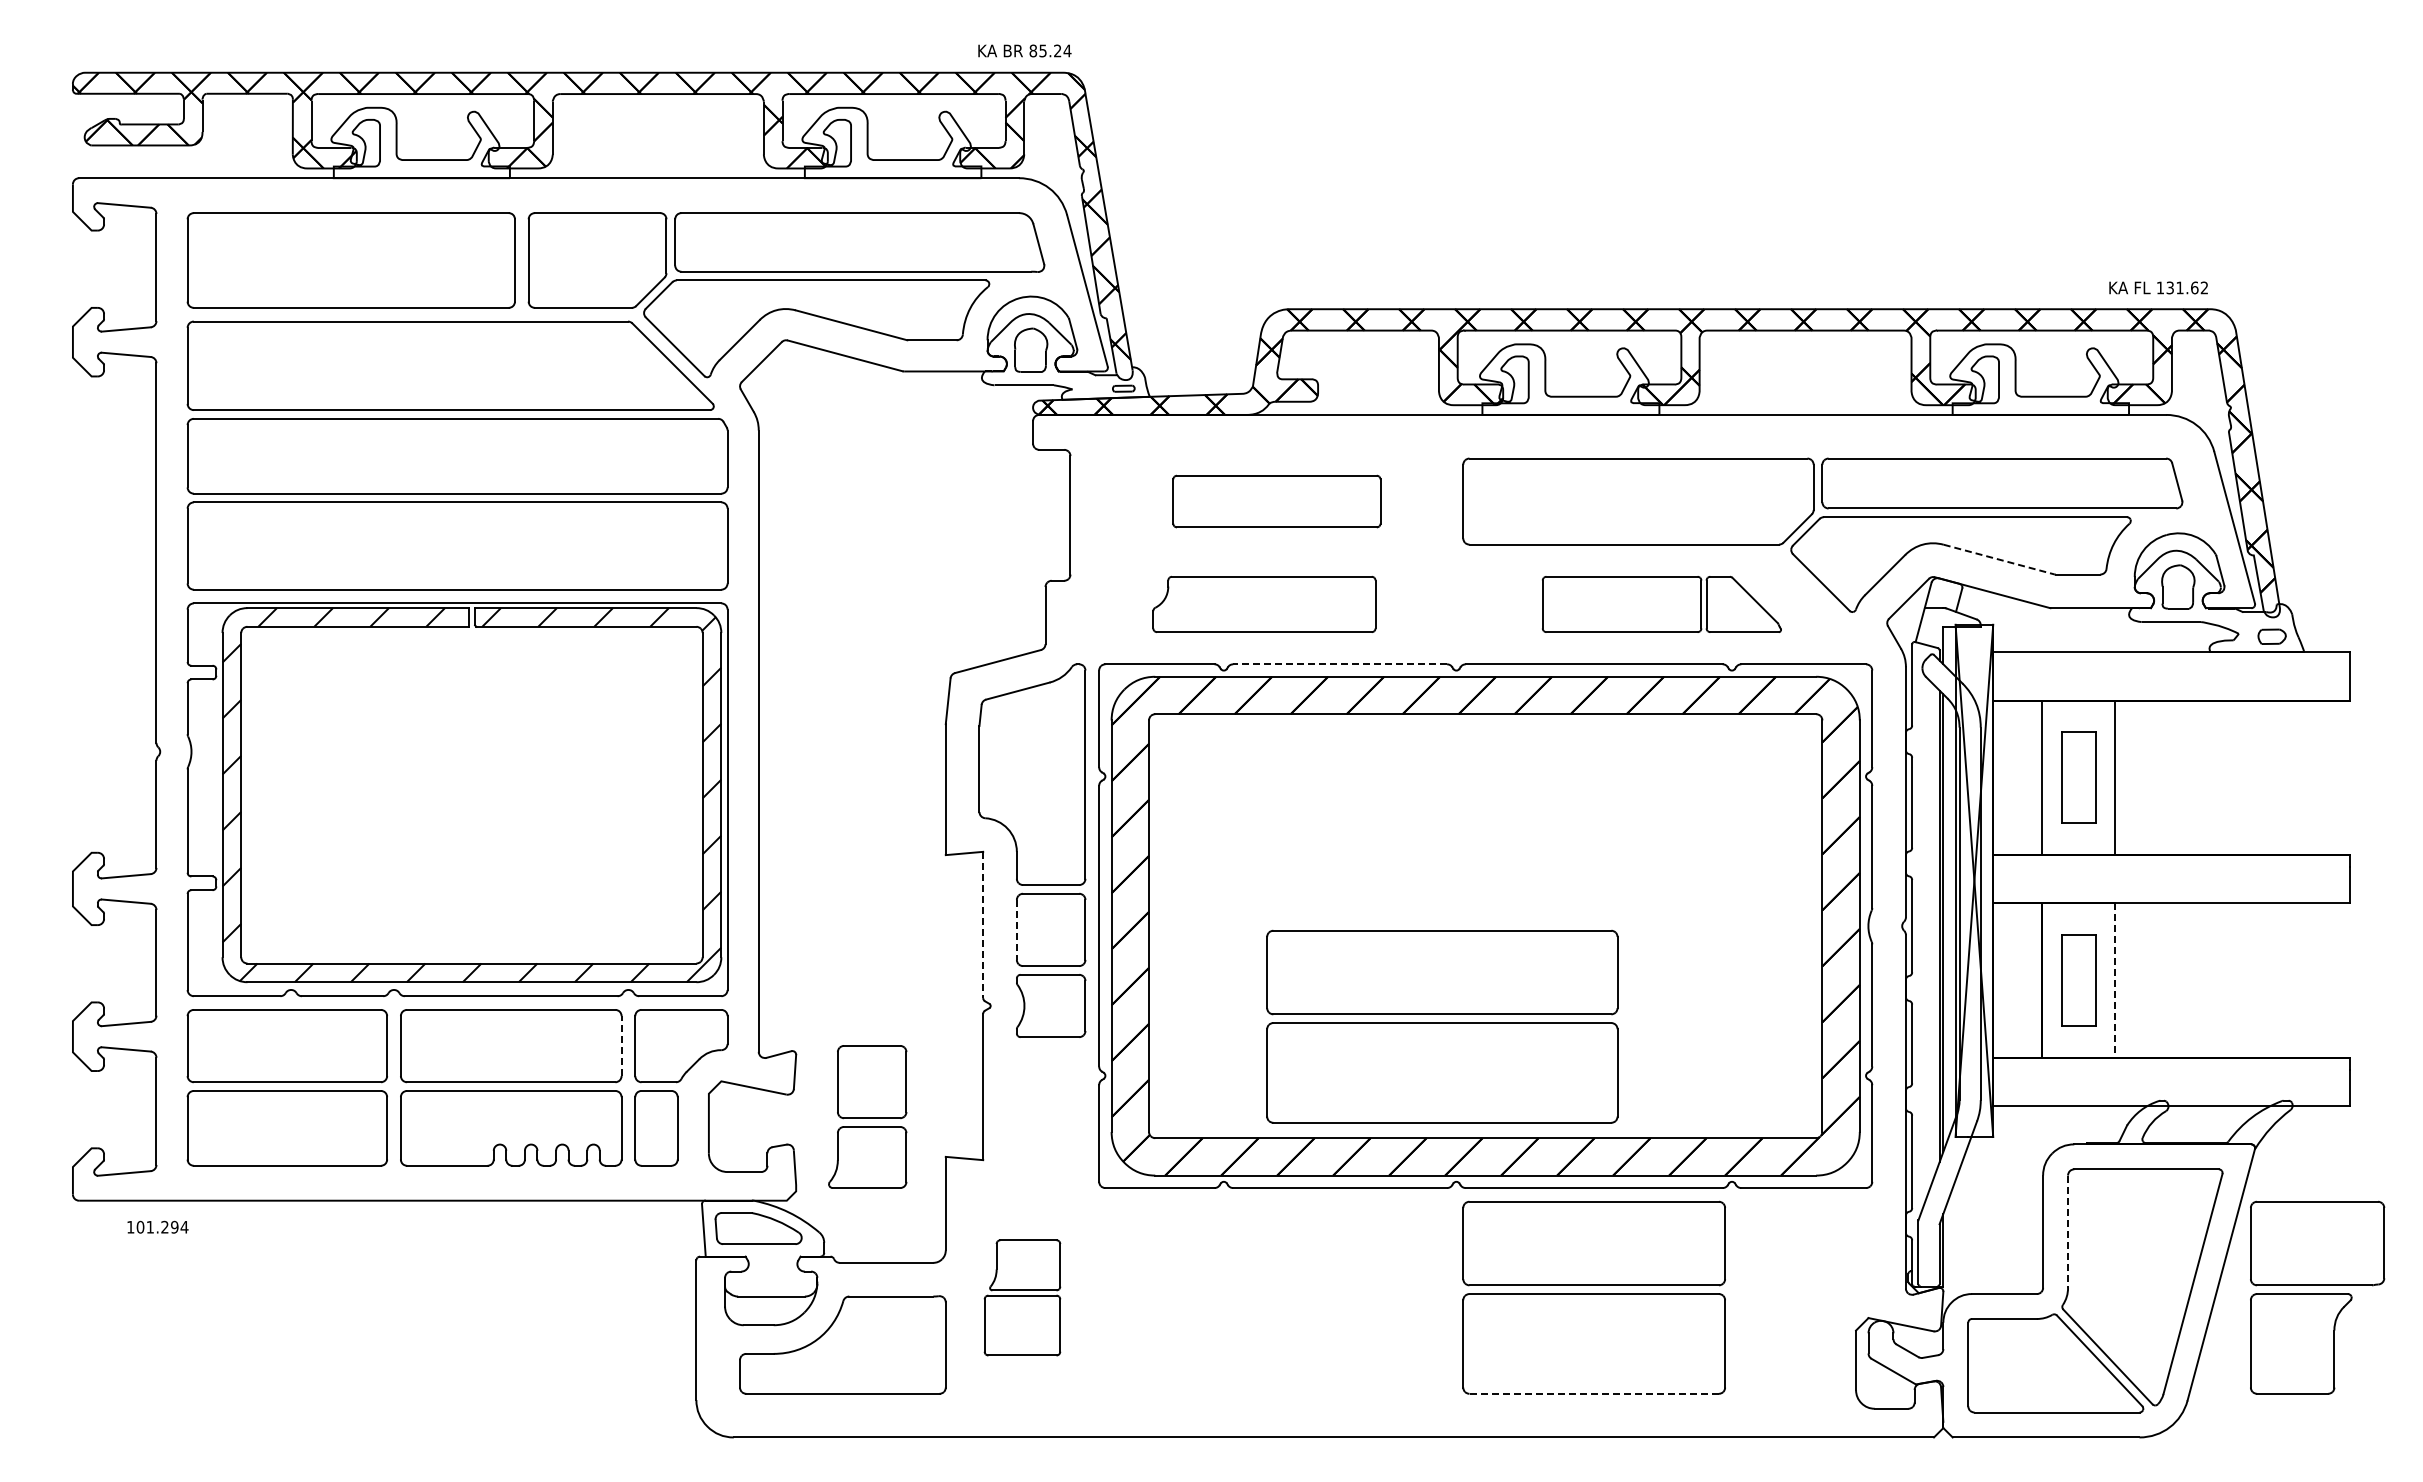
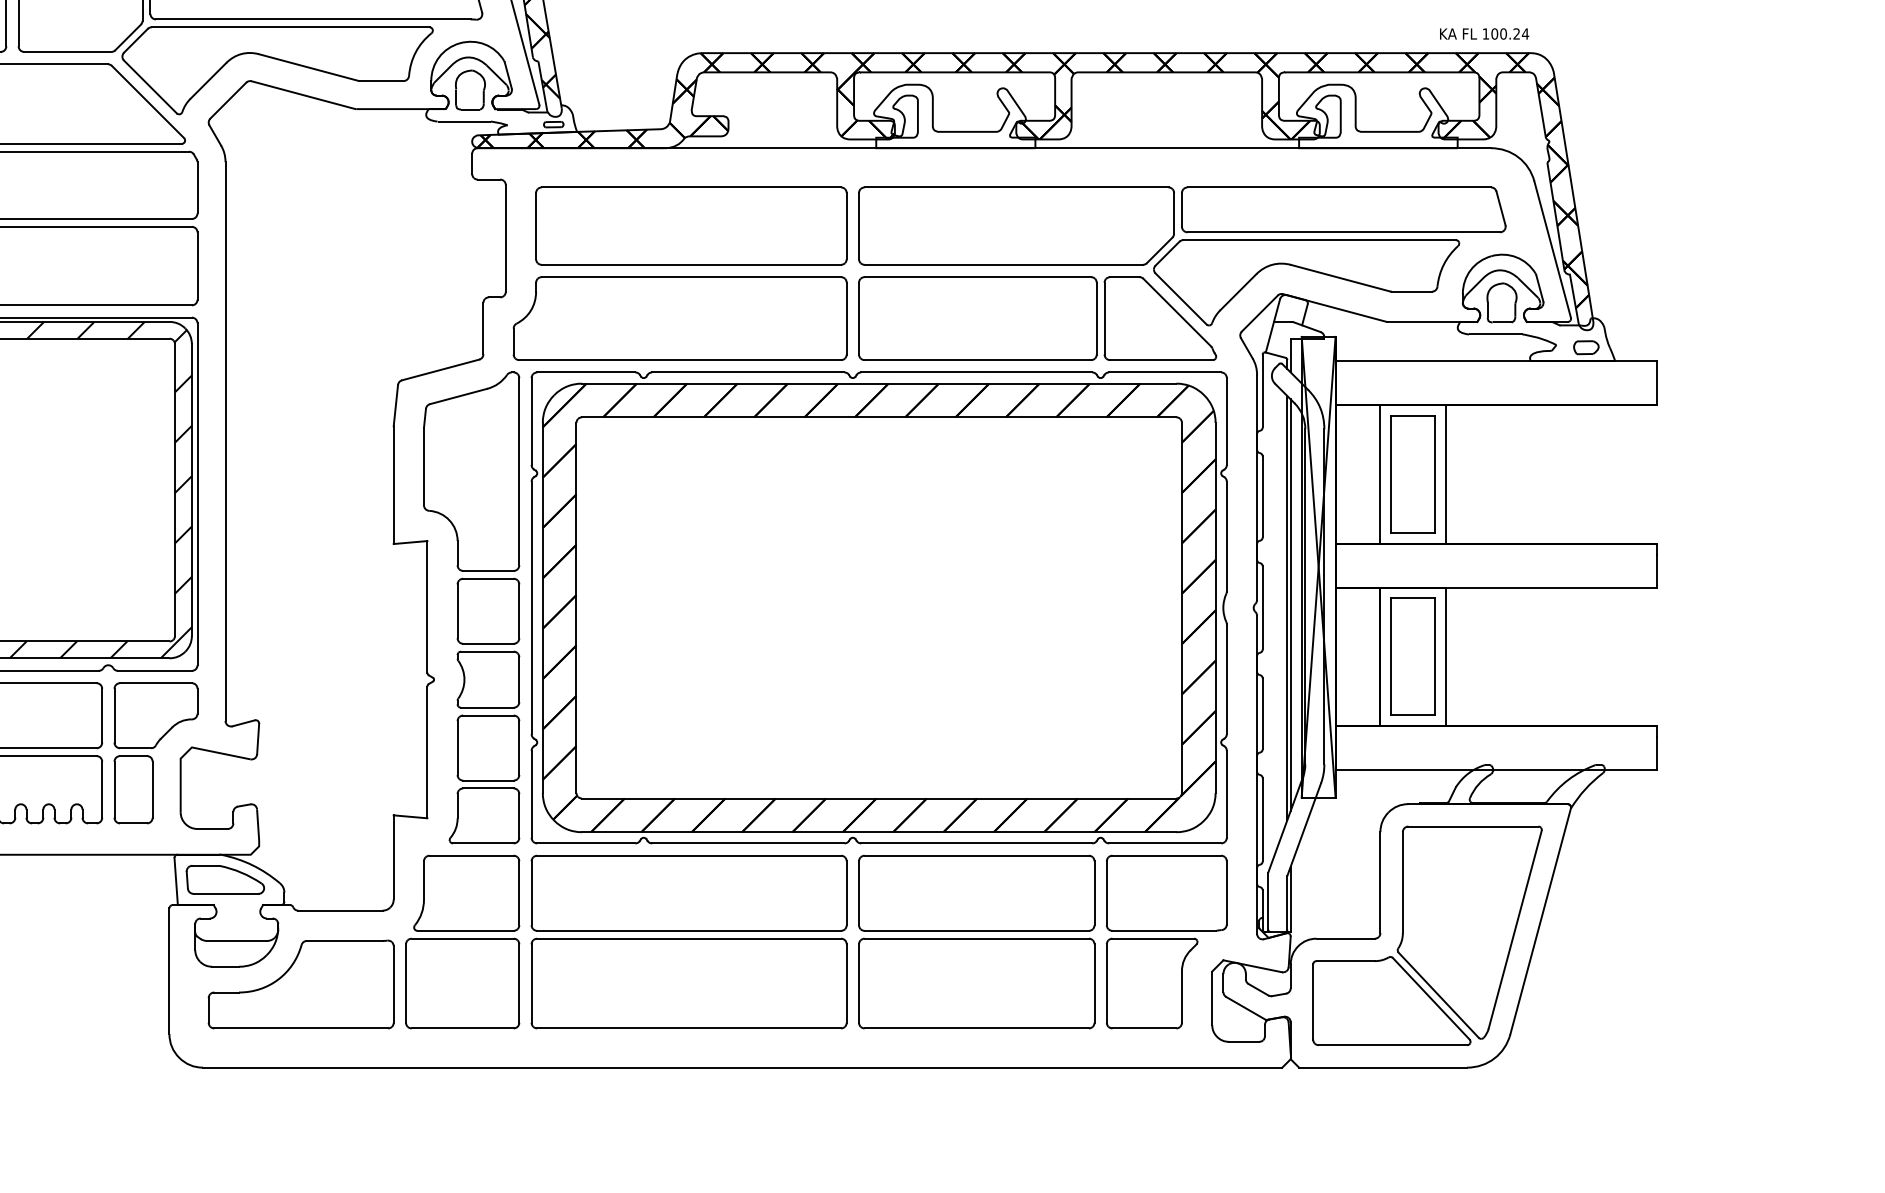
text: (2187, 287) -> (1510, 33), 131.62 -> 100.24
part: (1276, 501) -> (691, 226), size x1.67
line: (1999, 559) -> (1341, 278), dashed -> solid
part: (1264, 604) -> (680, 318), size x1.67
part: (1661, 604) -> (1037, 318), size x1.67
line: (1340, 664) -> (748, 372), dashed -> solid
part: (2078, 777) -> (1412, 474), size x1.43
line: (983, 925) -> (427, 607), dashed -> solid
line: (1016, 929) -> (457, 610), dashed -> solid
part: (2078, 980) -> (1412, 656), size x1.43
line: (2115, 981) -> (1445, 657), dashed -> solid
part: (1442, 1026) -> (689, 941), moved
line: (621, 1046) -> (102, 716), dashed -> solid
part: (867, 1116) -> (484, 779), moved
line: (2068, 1232) -> (1403, 883), dashed -> solid
part: (1022, 1297) -> (462, 941), size x1.67
part: (2317, 1297) -> (1166, 941), moved
line: (1594, 1393) -> (977, 1028), dashed -> solid

